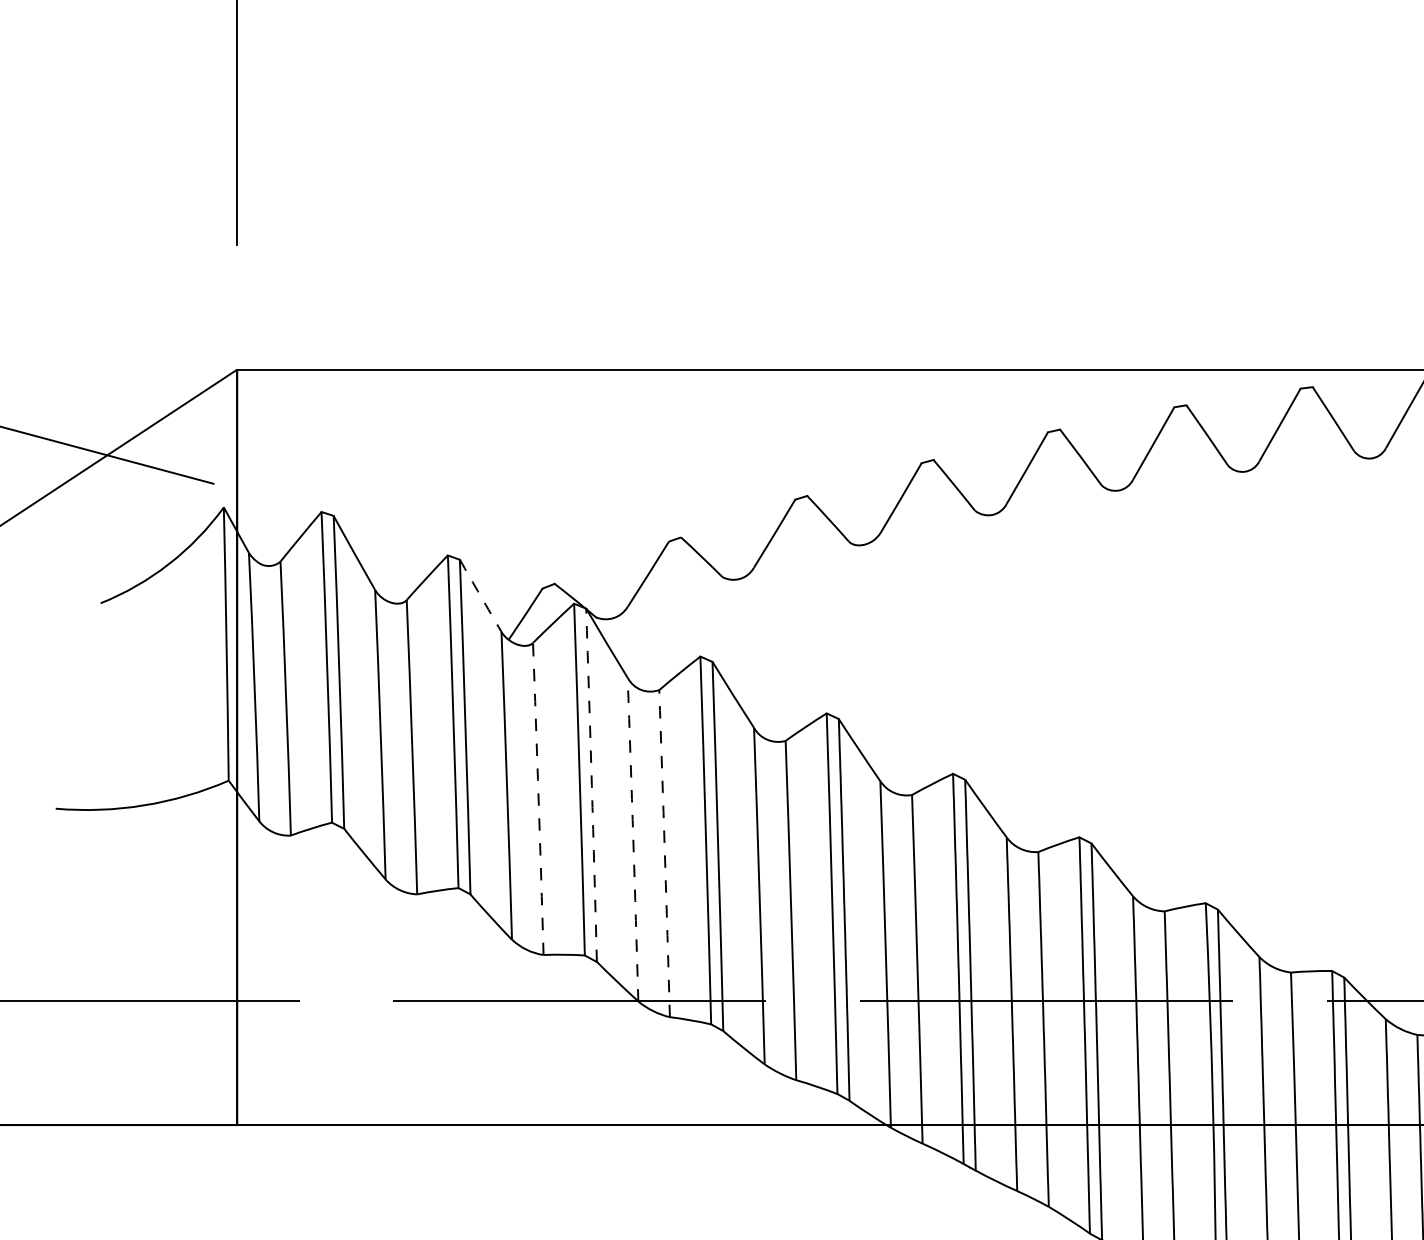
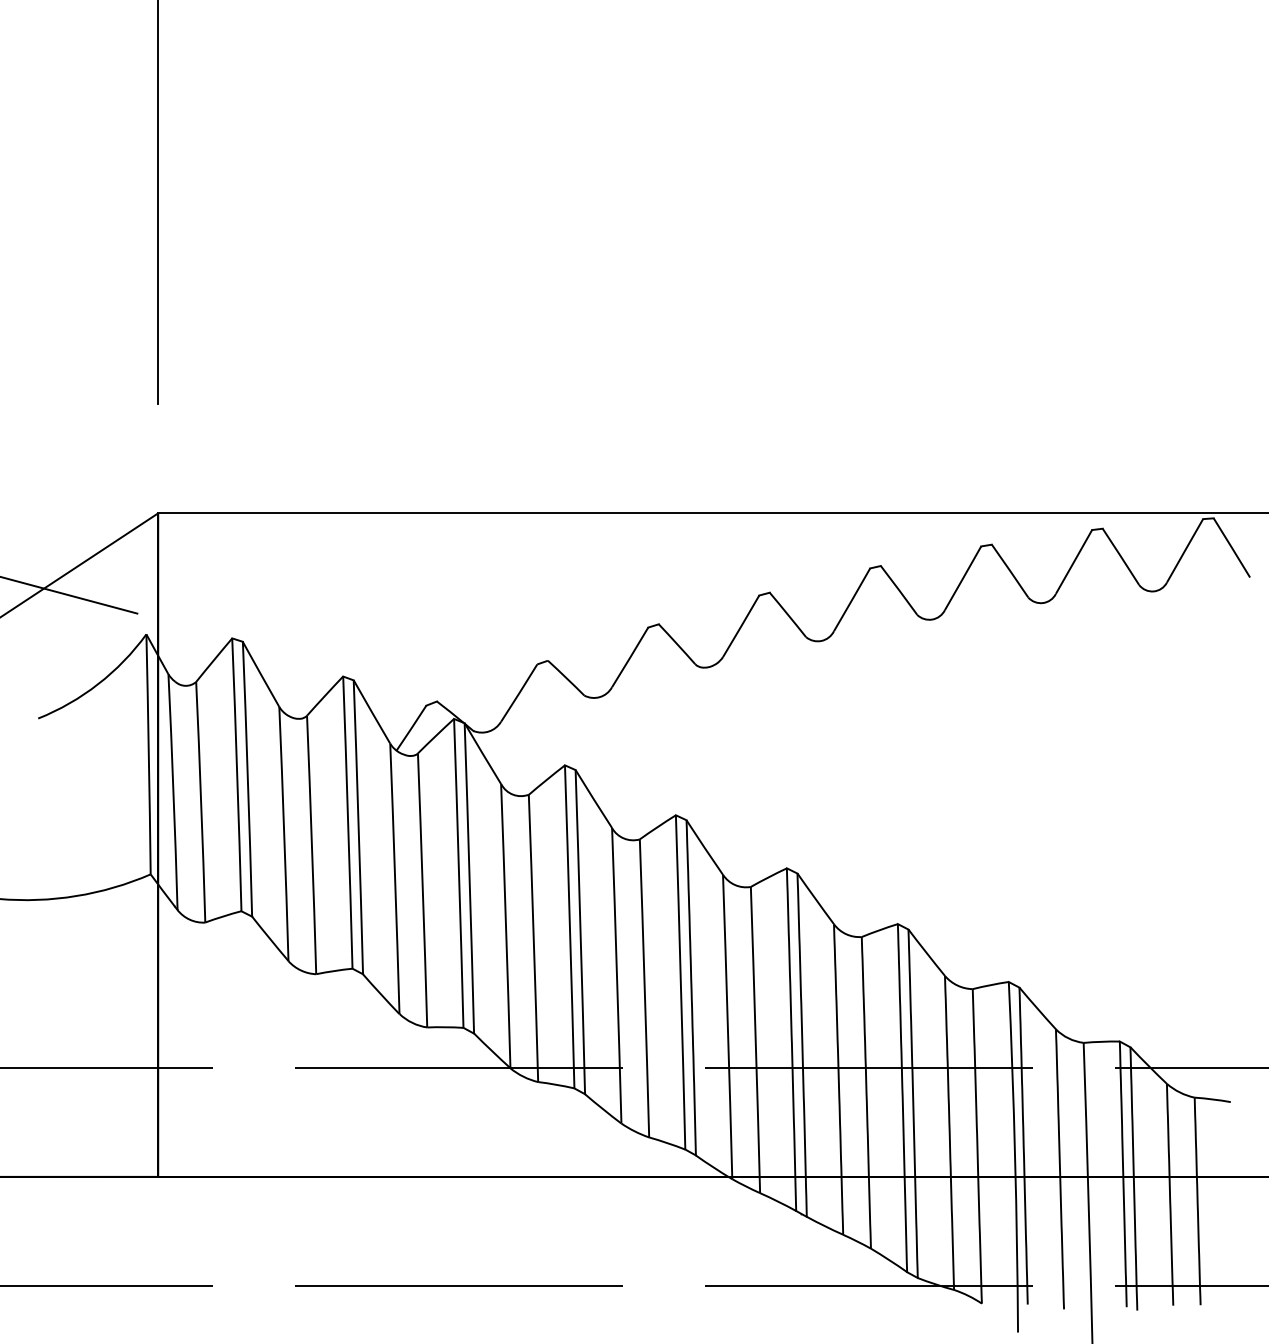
arc: (480, 596) -> (371, 712), dashed -> solid
arc: (591, 785) -> (469, 878), dashed -> solid
arc: (538, 799) -> (422, 890), dashed -> solid
arc: (633, 840) -> (506, 926), dashed -> solid
arc: (664, 853) -> (533, 938), dashed -> solid

